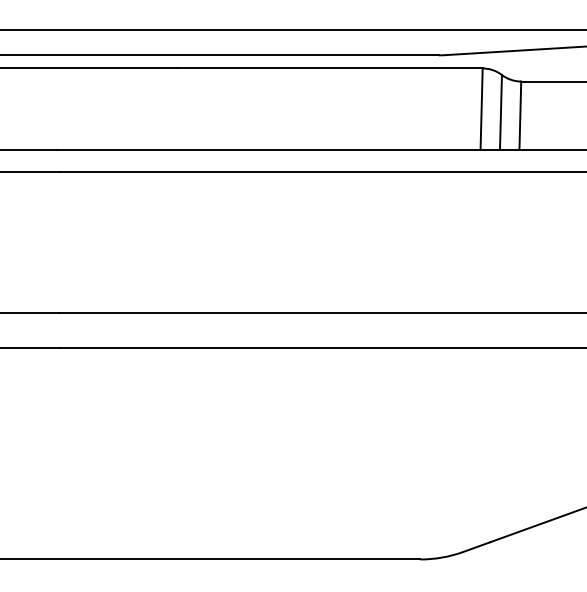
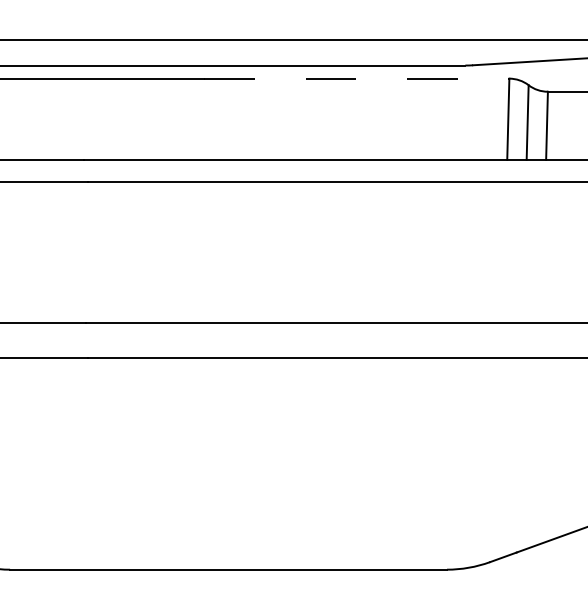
line: (329, 68) -> (356, 78), solid -> dashed

